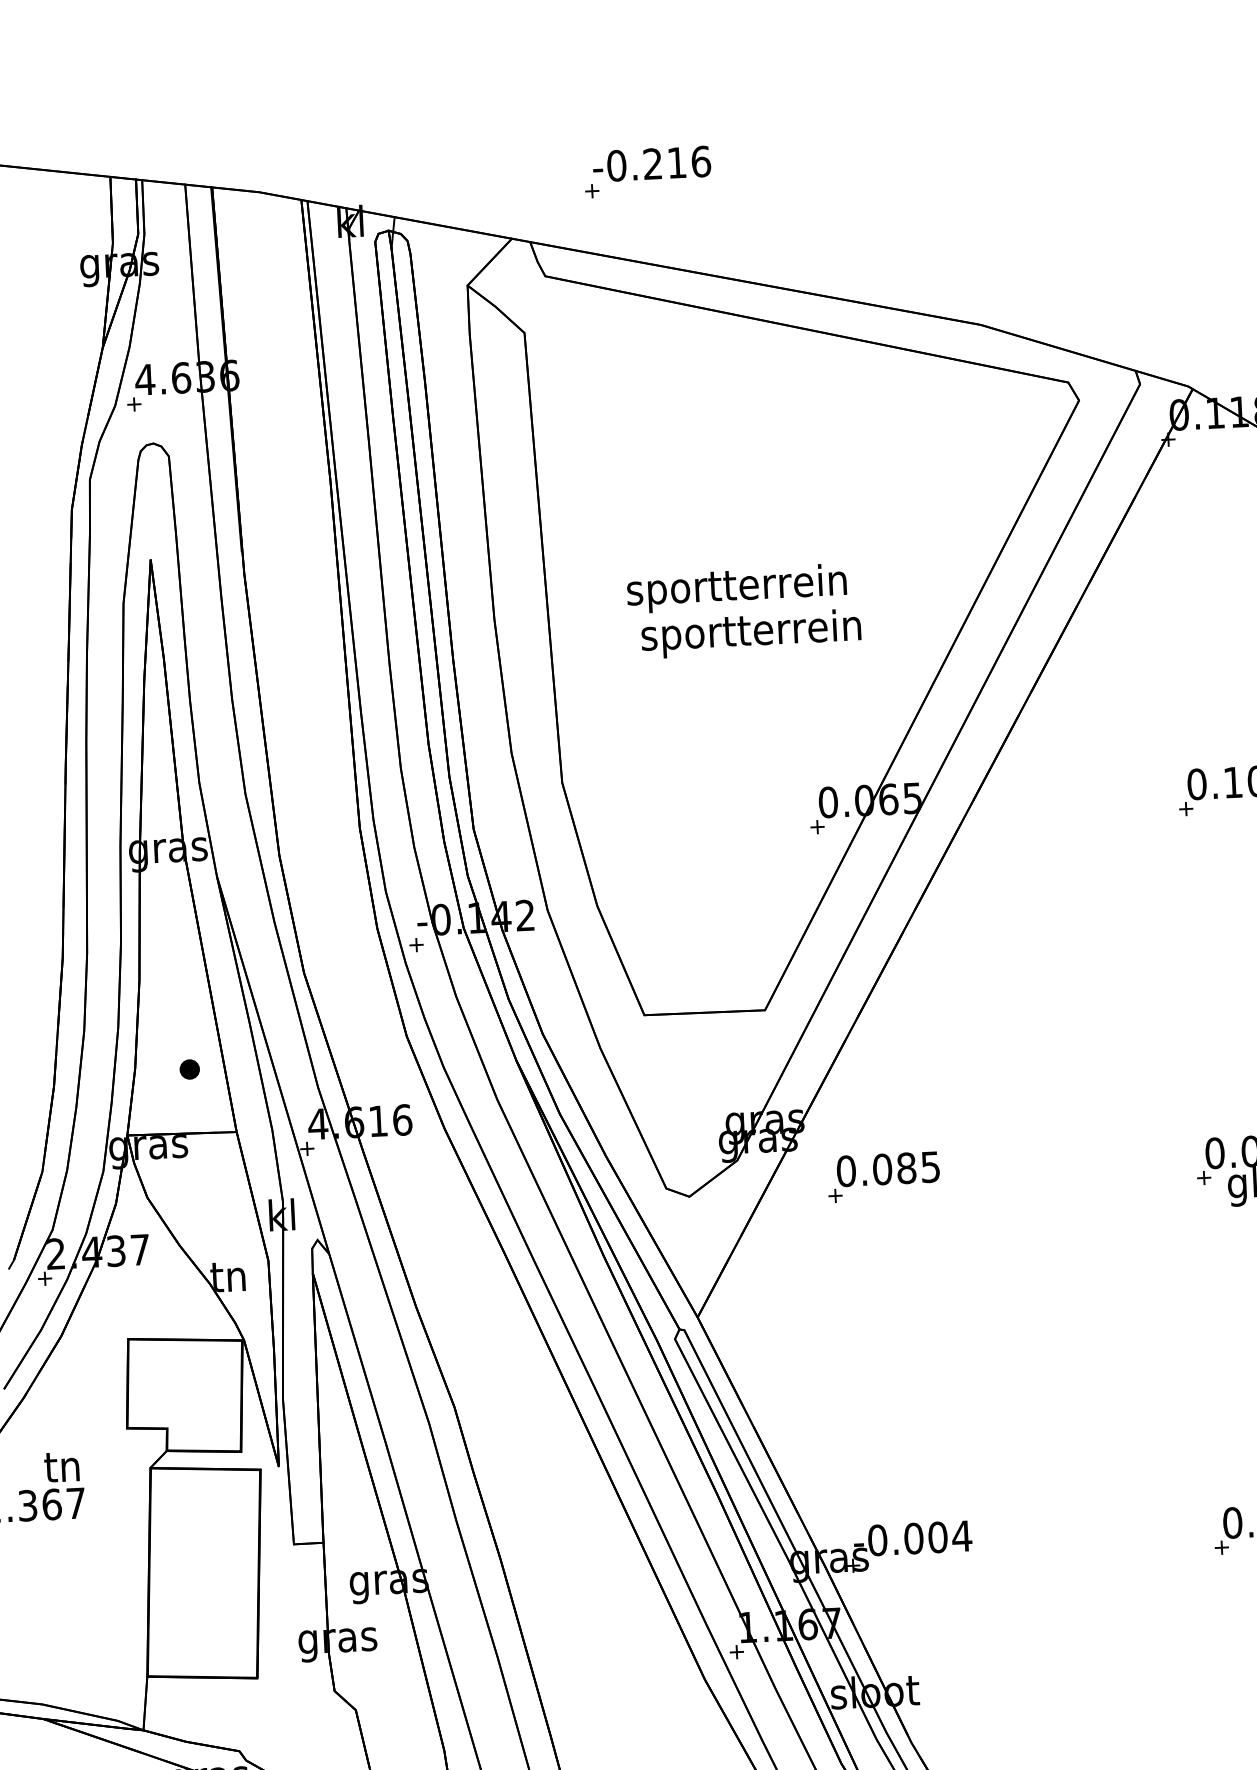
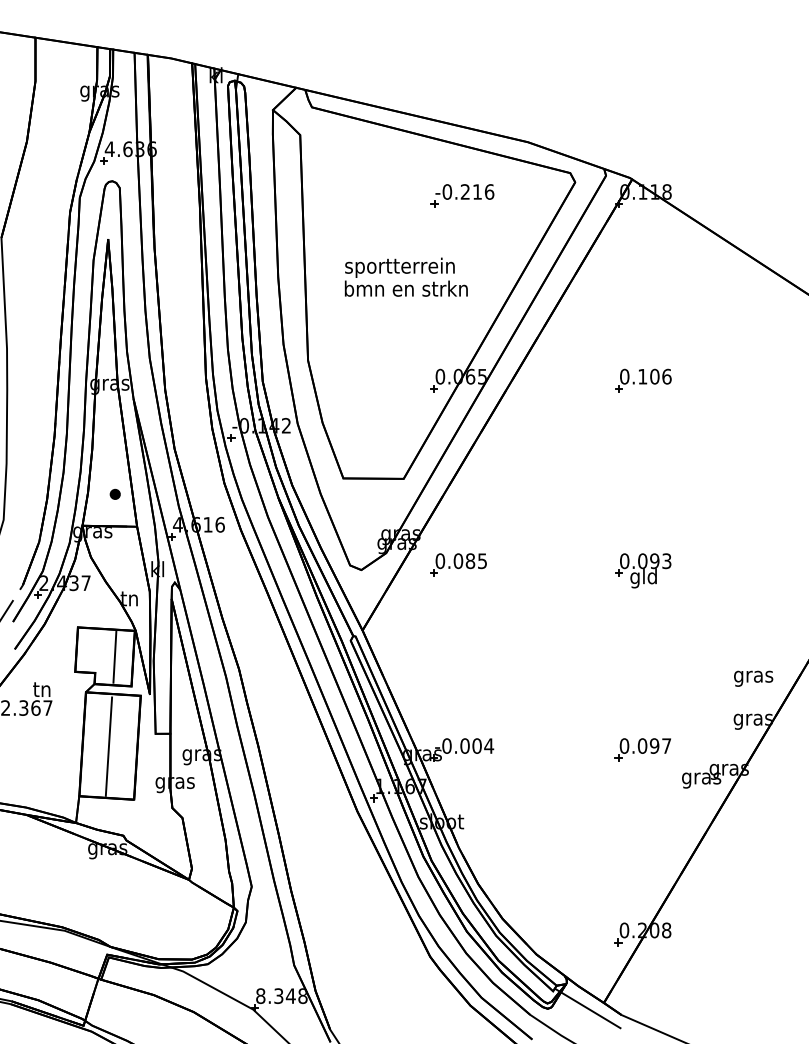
part: (647, 171) -> (462, 195), moved
text: (750, 633) -> (405, 290), sportterrein -> bmn en strkn
line: (204, 1393) -> (114, 656), added
line: (200, 1574) -> (108, 746), added

